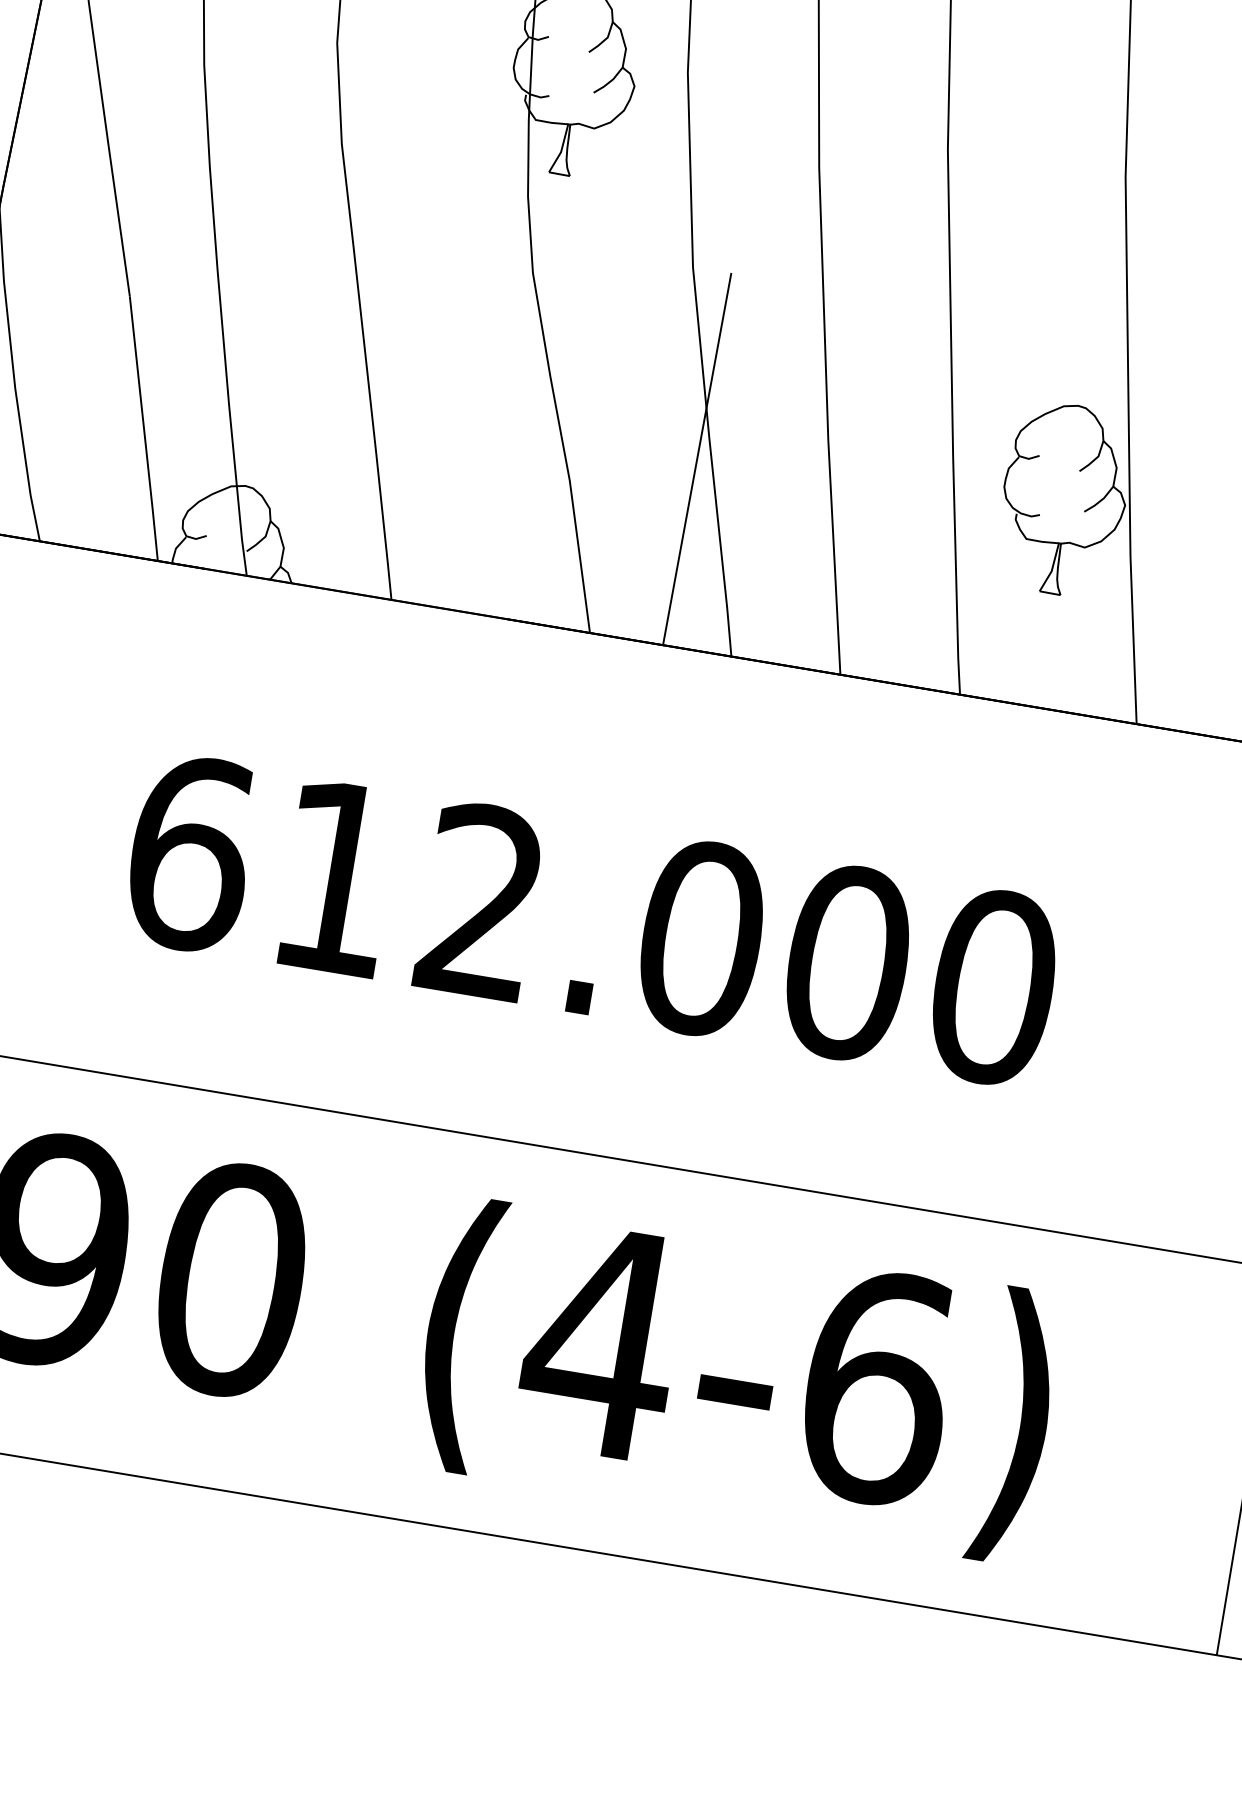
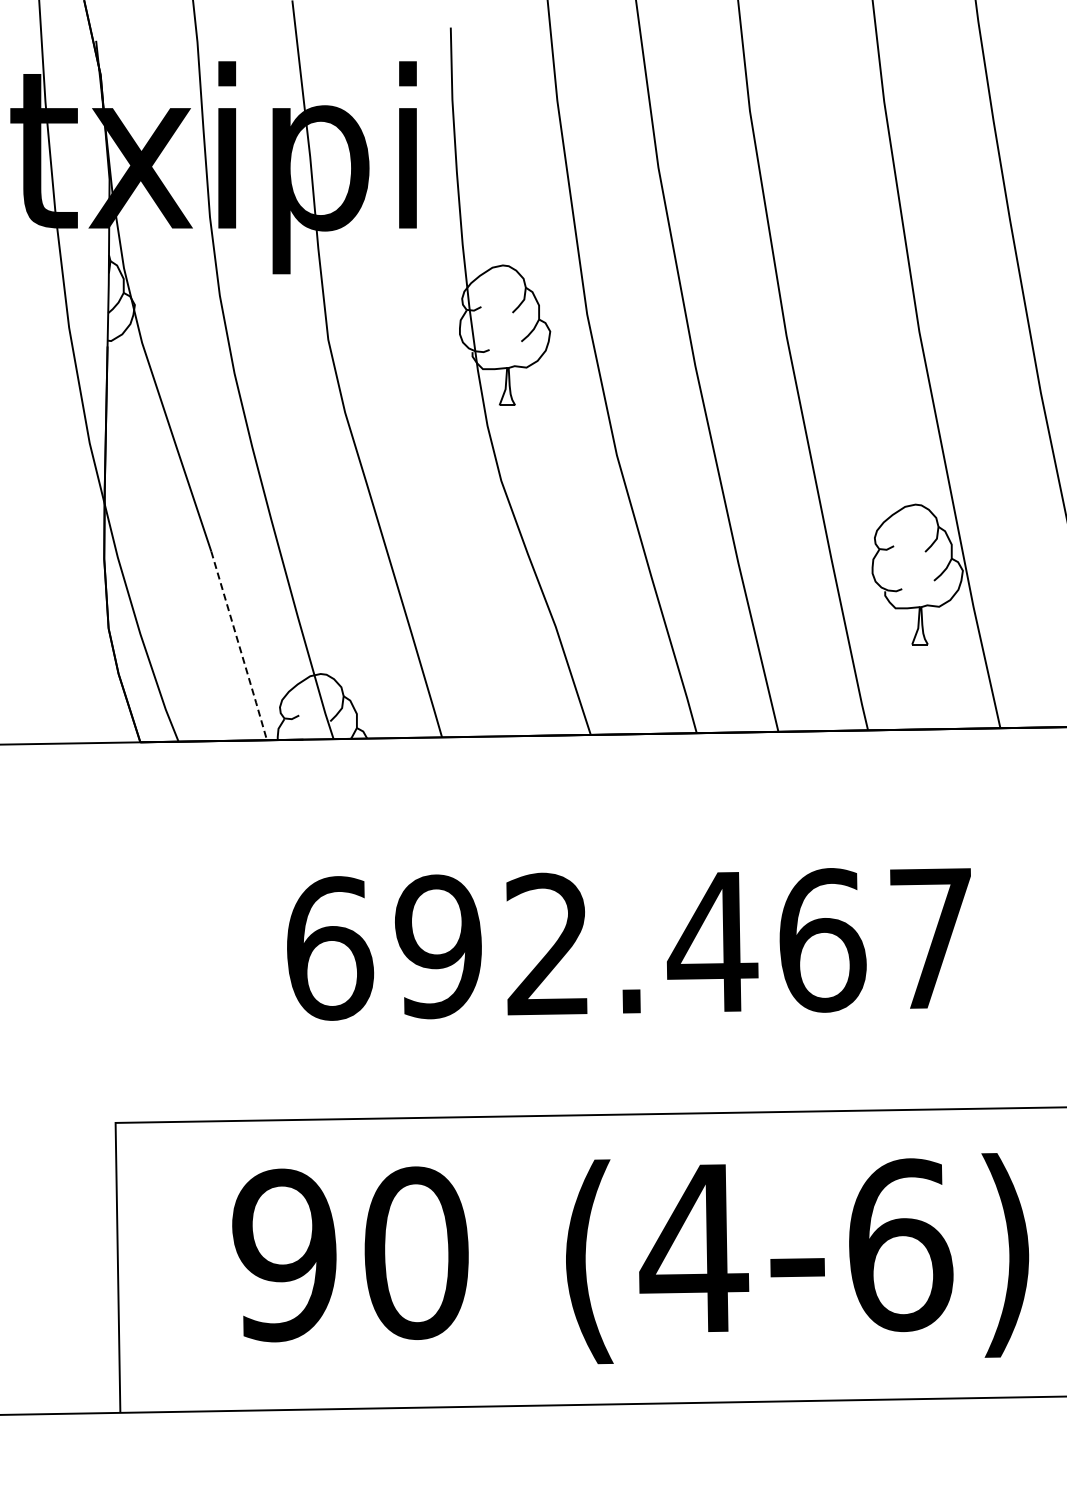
line: (144, 429) -> (239, 646), solid -> dashed
line: (697, 459) -> (645, 594), removed
text: (665, 932) -> (685, 942), 612.000 -> 692.467

